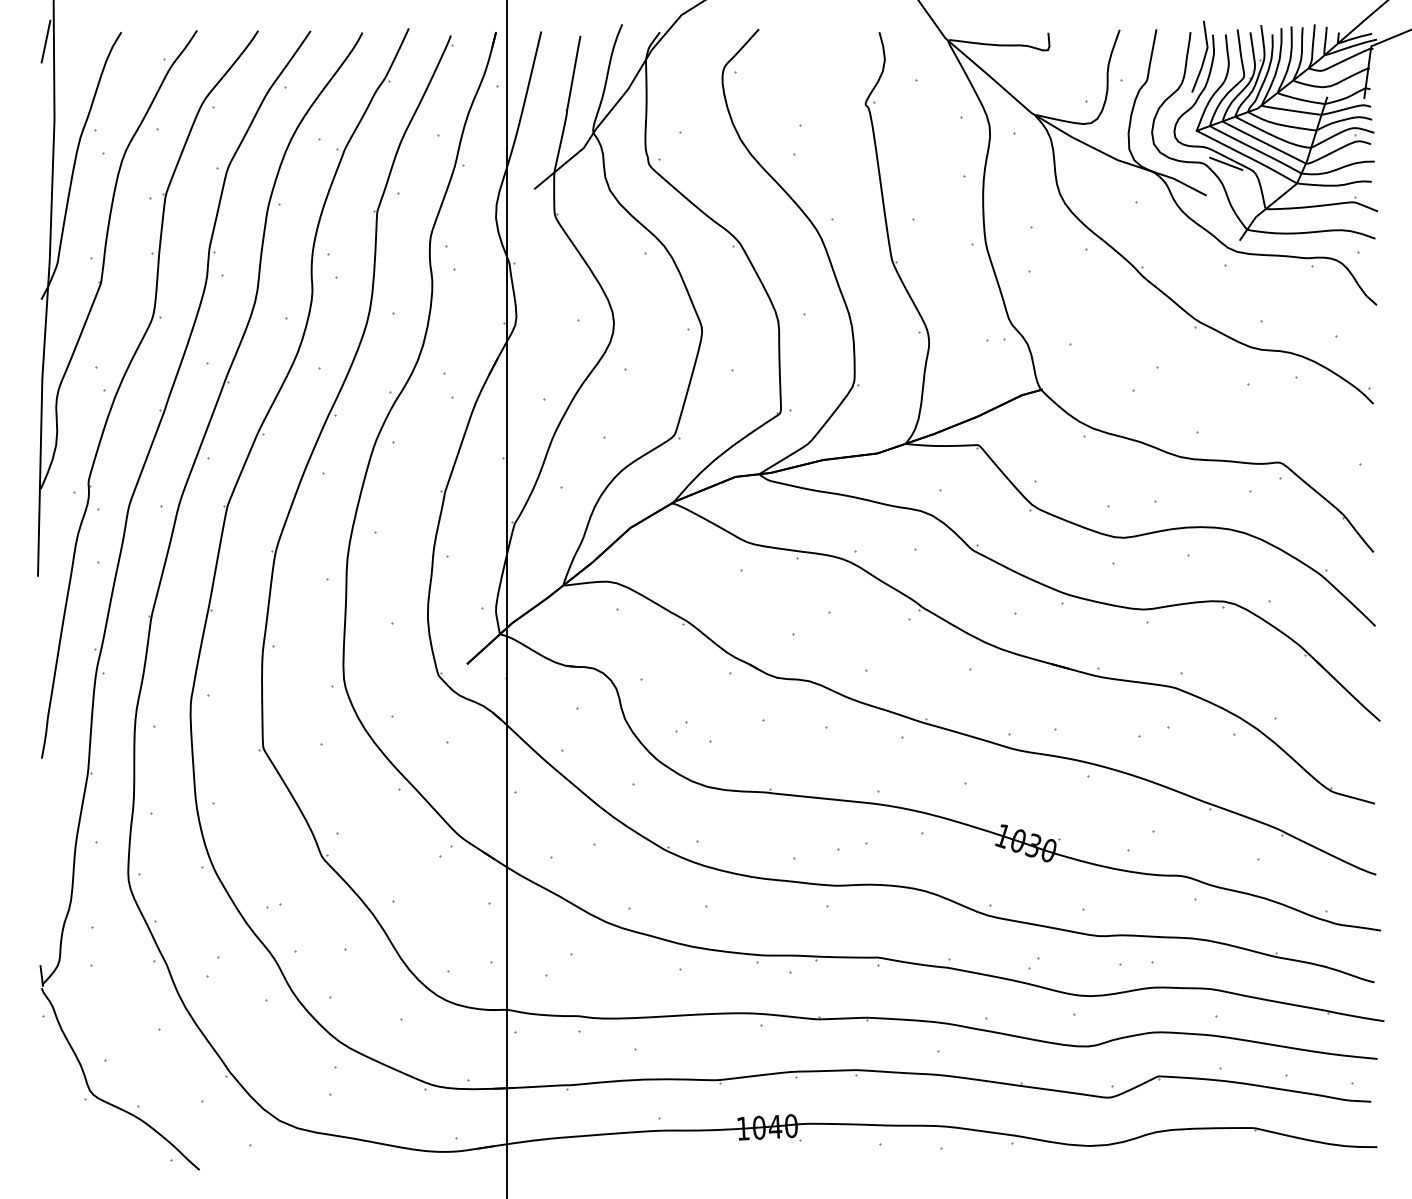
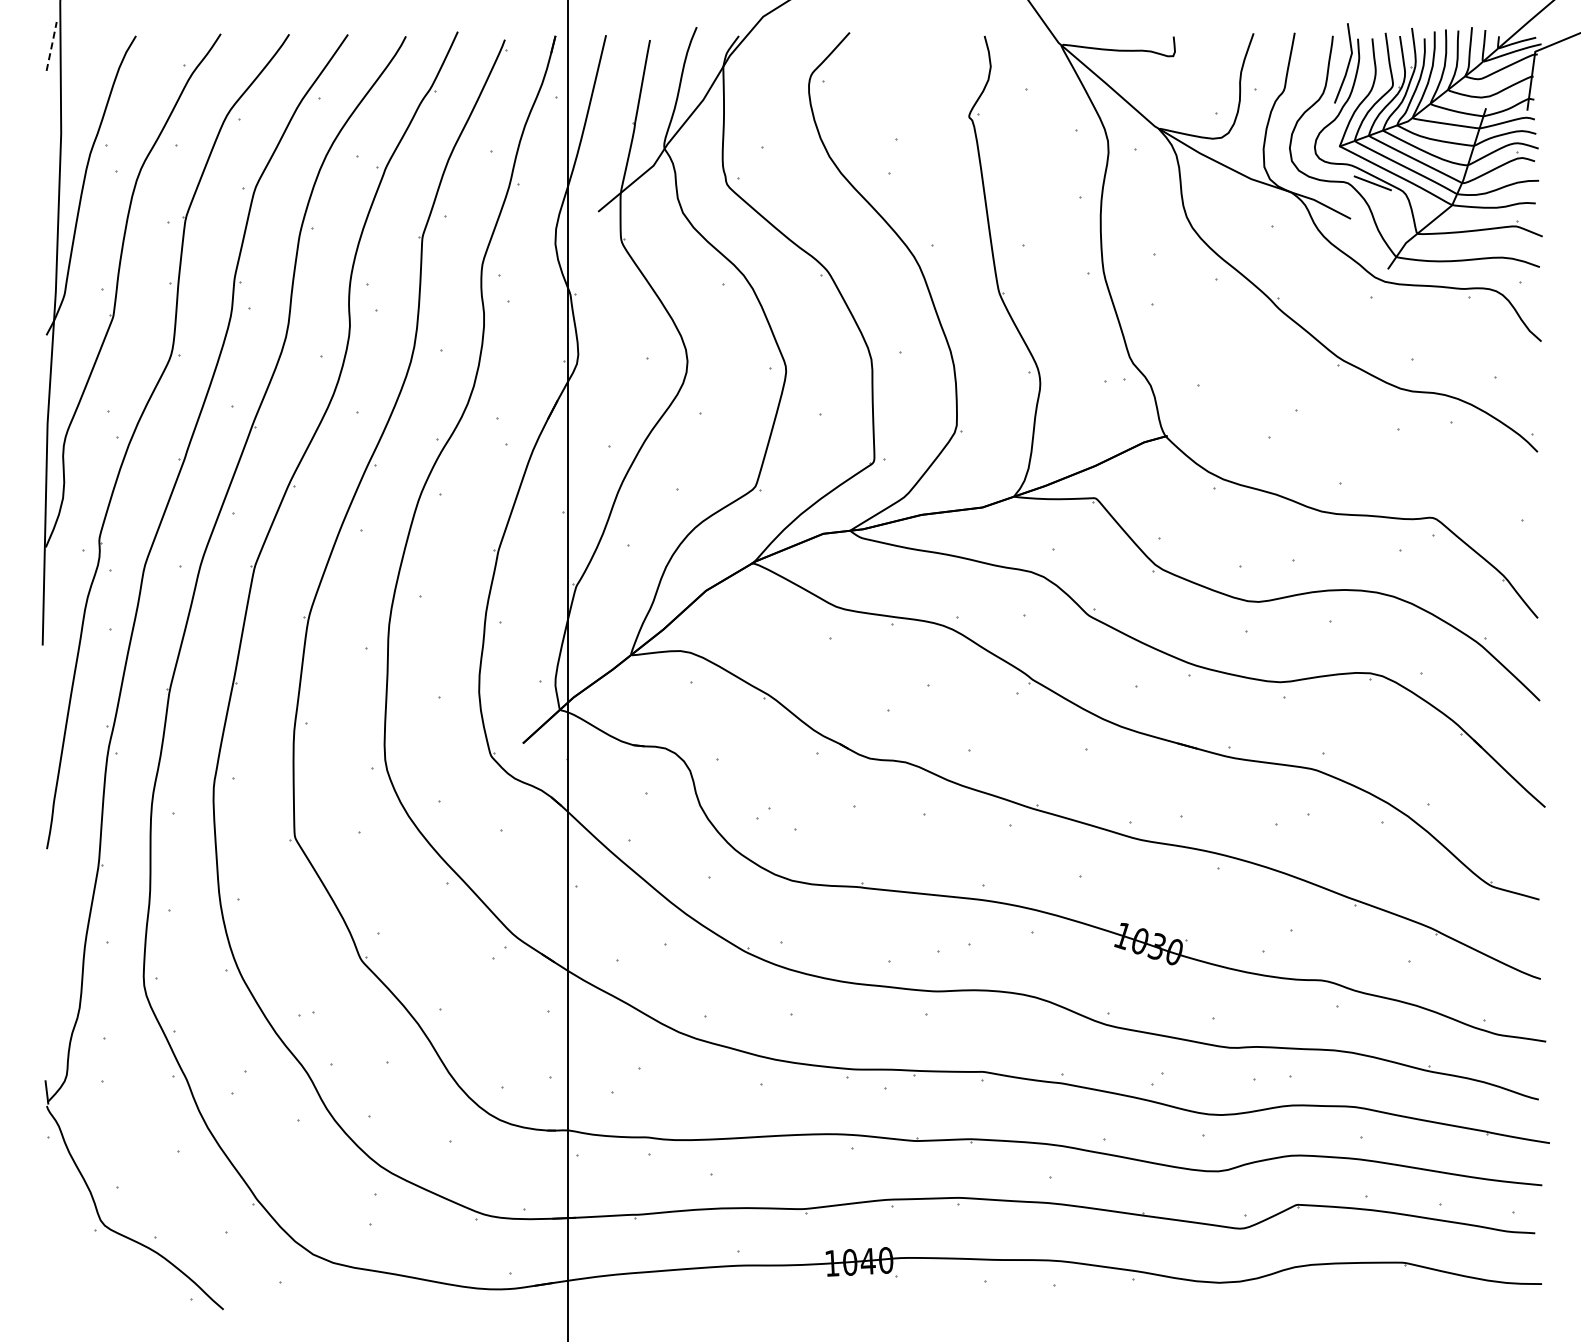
line: (45, 40) -> (51, 45), solid -> dashed

